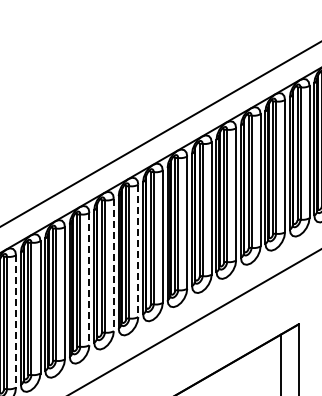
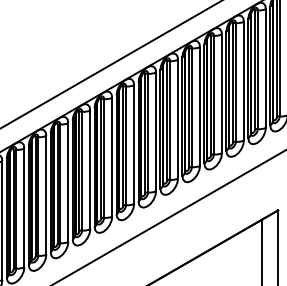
line: (138, 251) -> (134, 144), dashed -> solid
line: (113, 265) -> (111, 157), dashed -> solid
line: (89, 279) -> (90, 170), dashed -> solid
line: (16, 322) -> (24, 208), dashed -> solid

